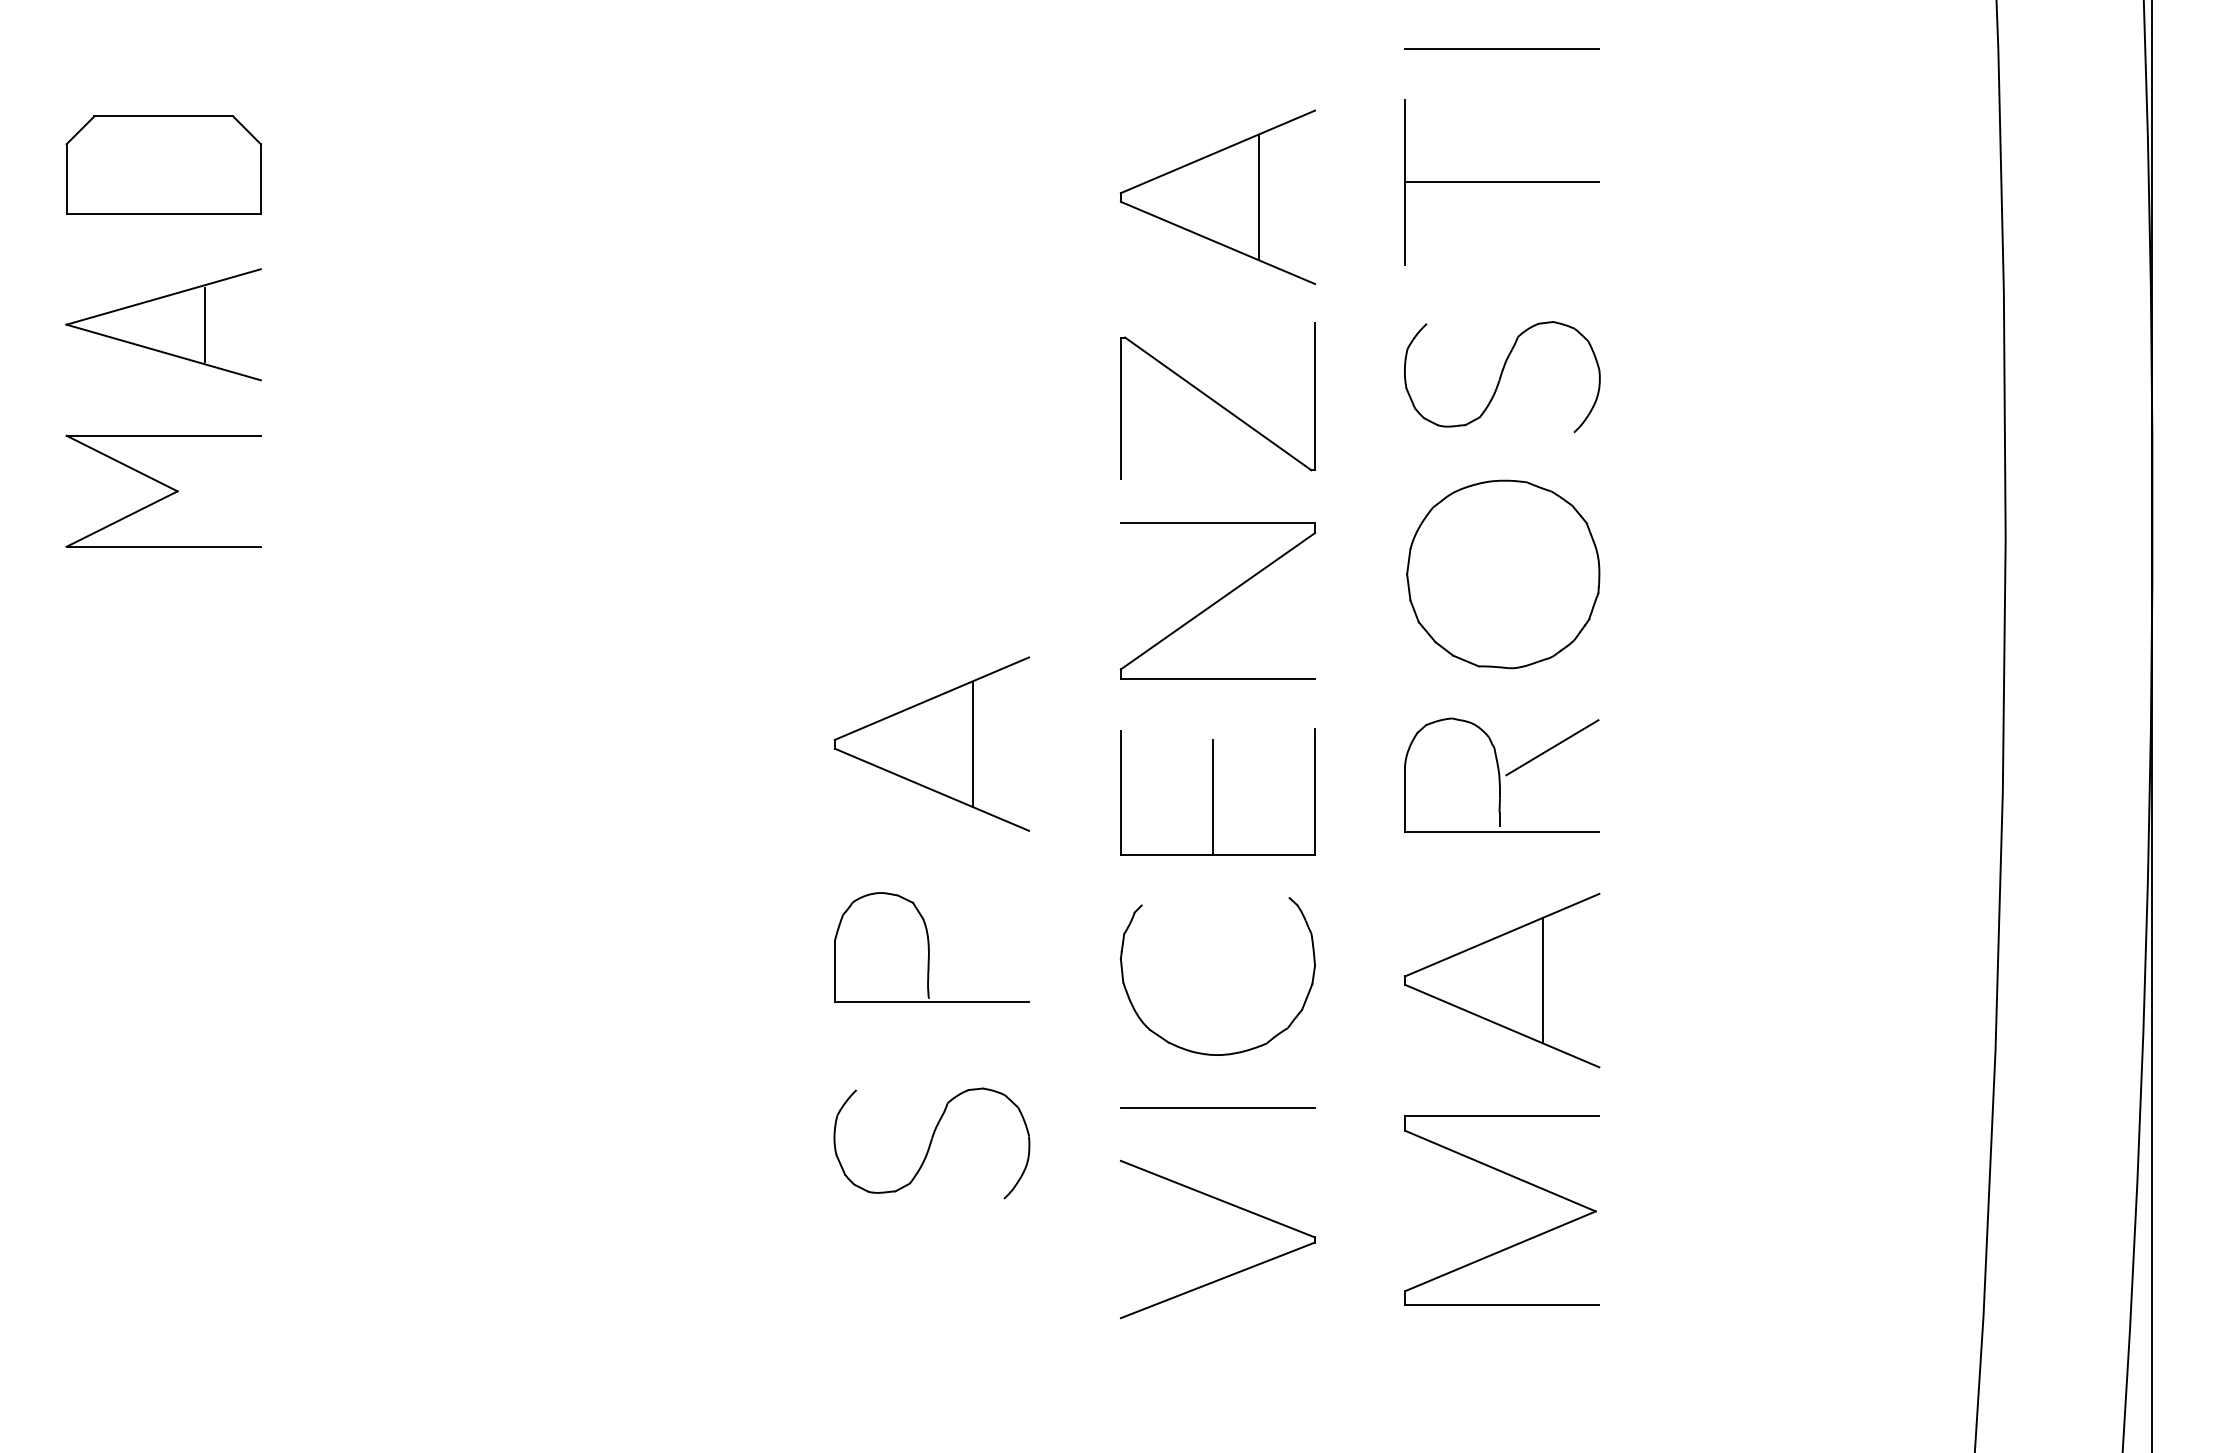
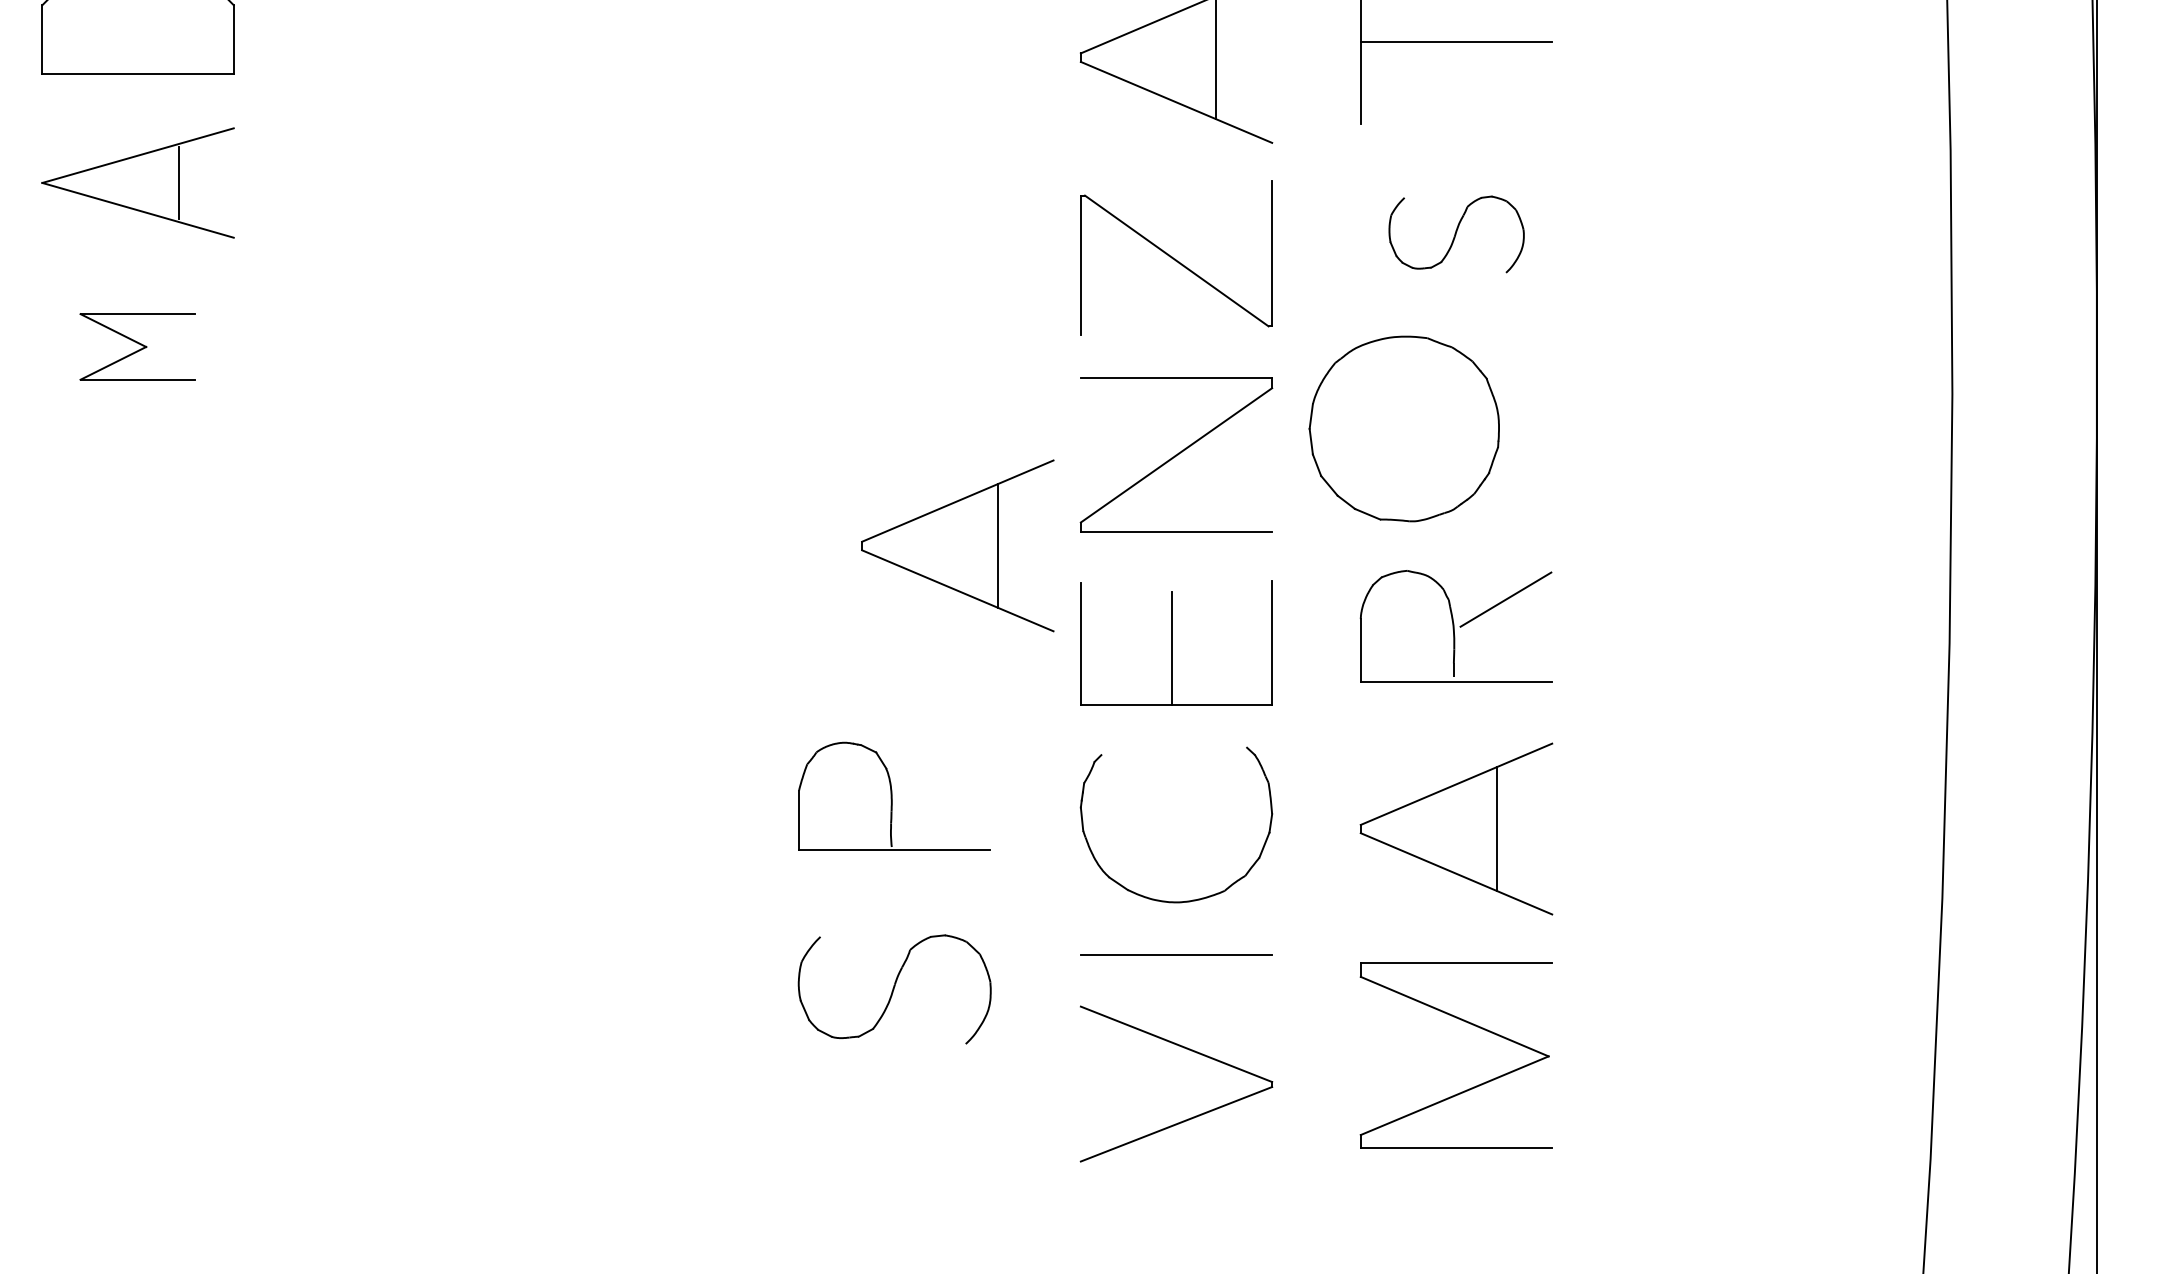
part: (1502, 376) -> (1456, 233), size x0.7
part: (163, 490) -> (137, 346), size x0.6
part: (1503, 574) -> (1404, 429), moved
part: (931, 743) -> (957, 545), moved

